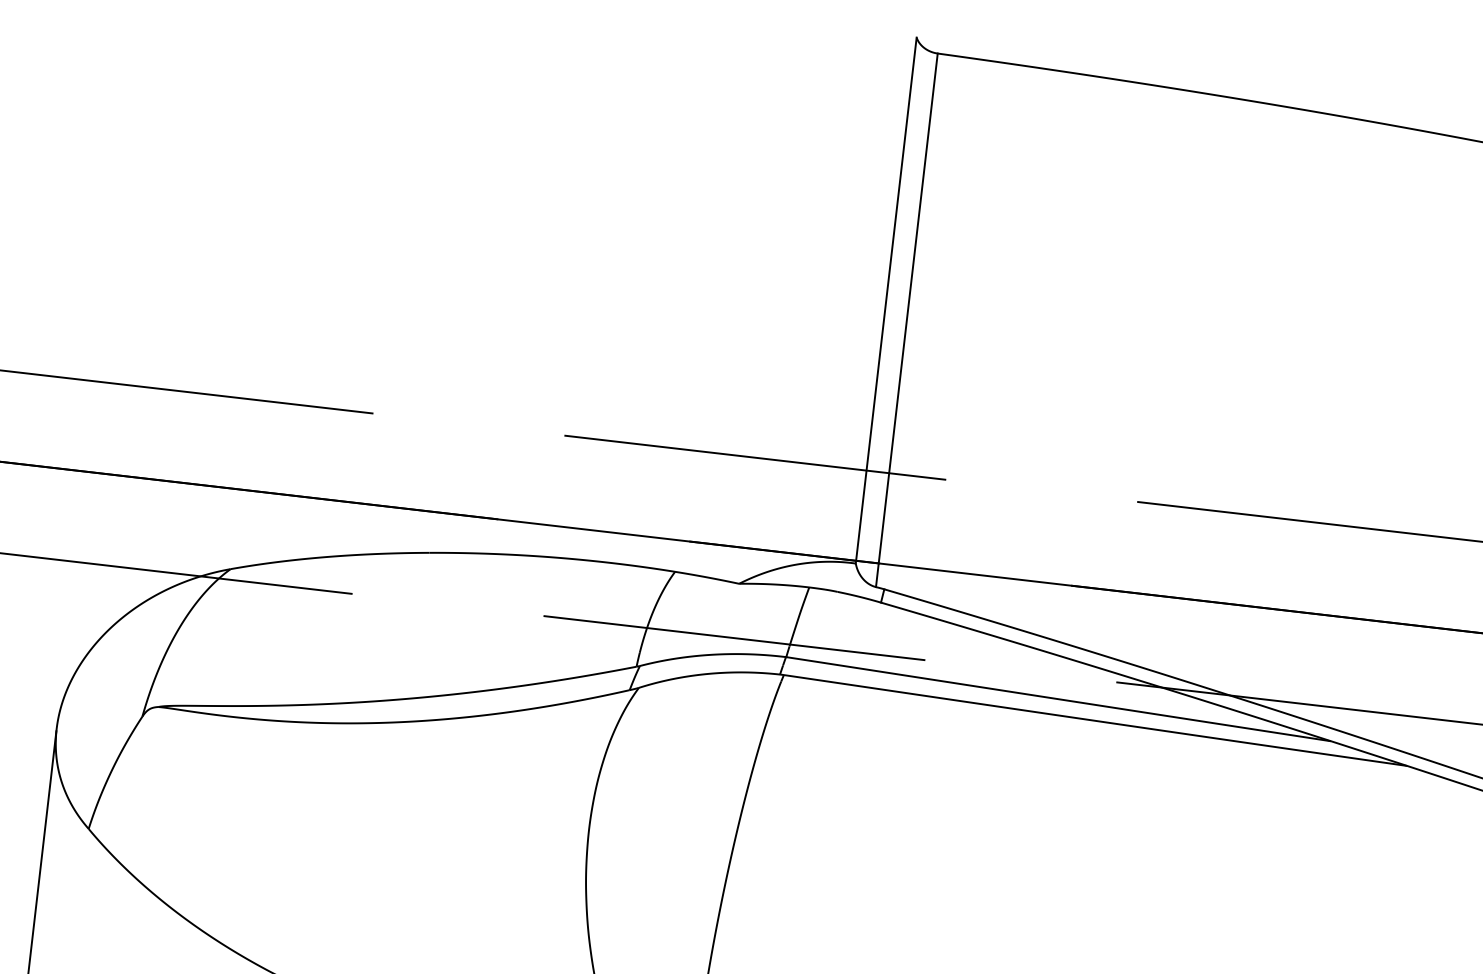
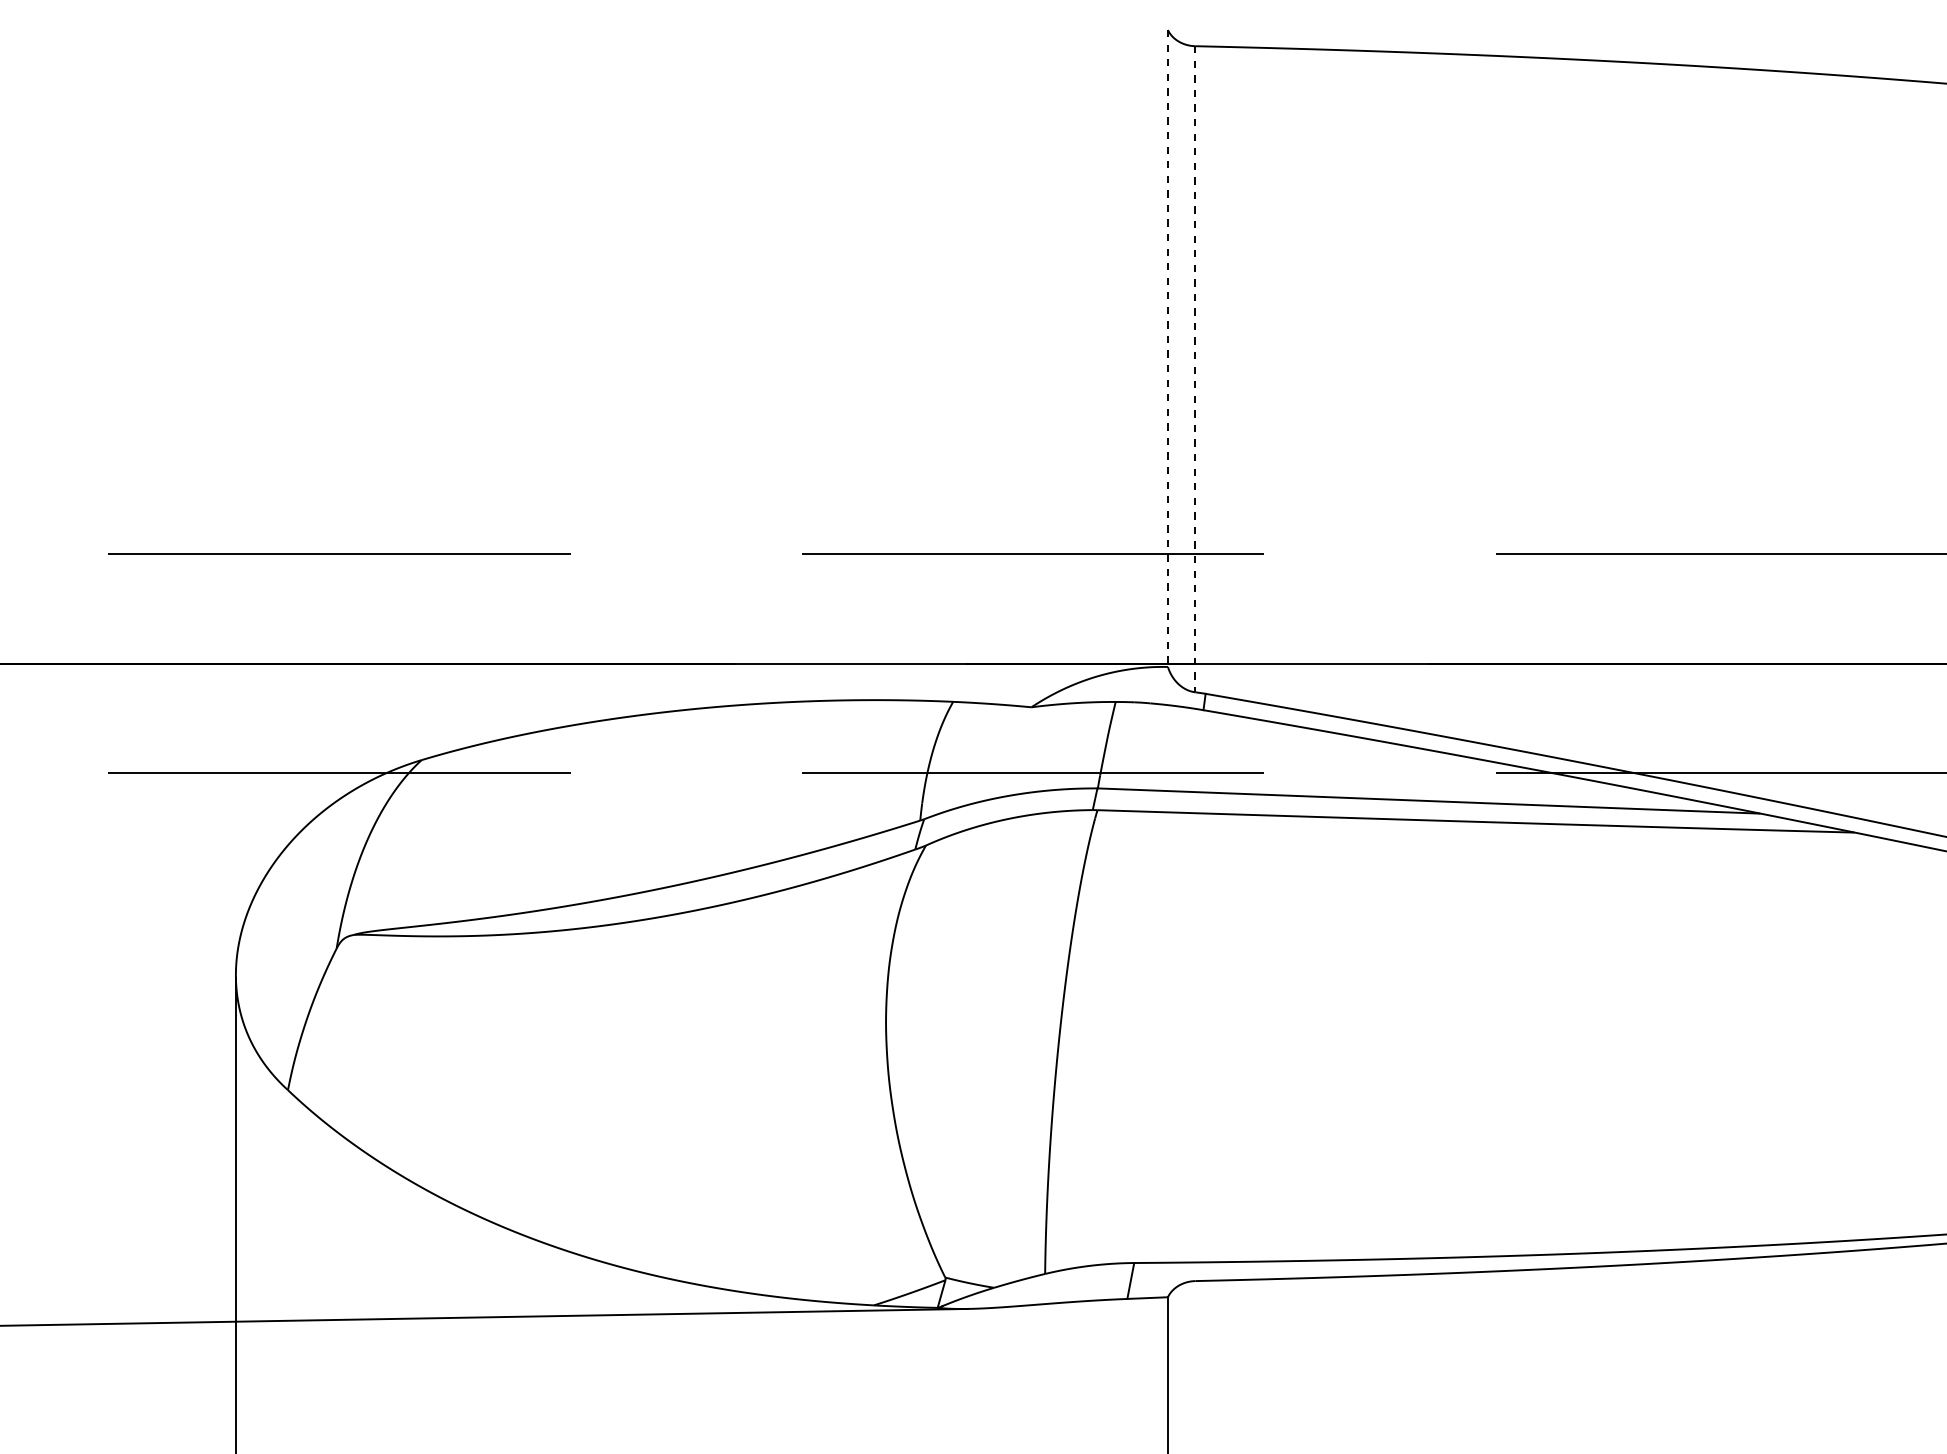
line: (885, 301) -> (1167, 349), solid -> dashed
line: (906, 320) -> (1195, 369), solid -> dashed

